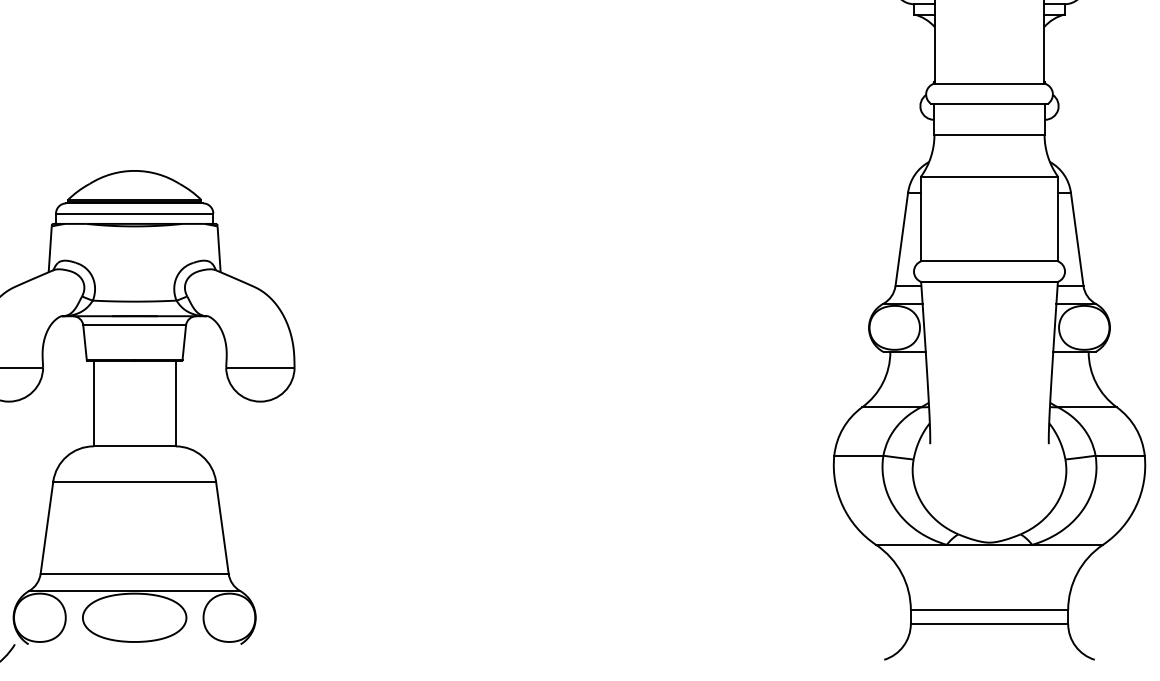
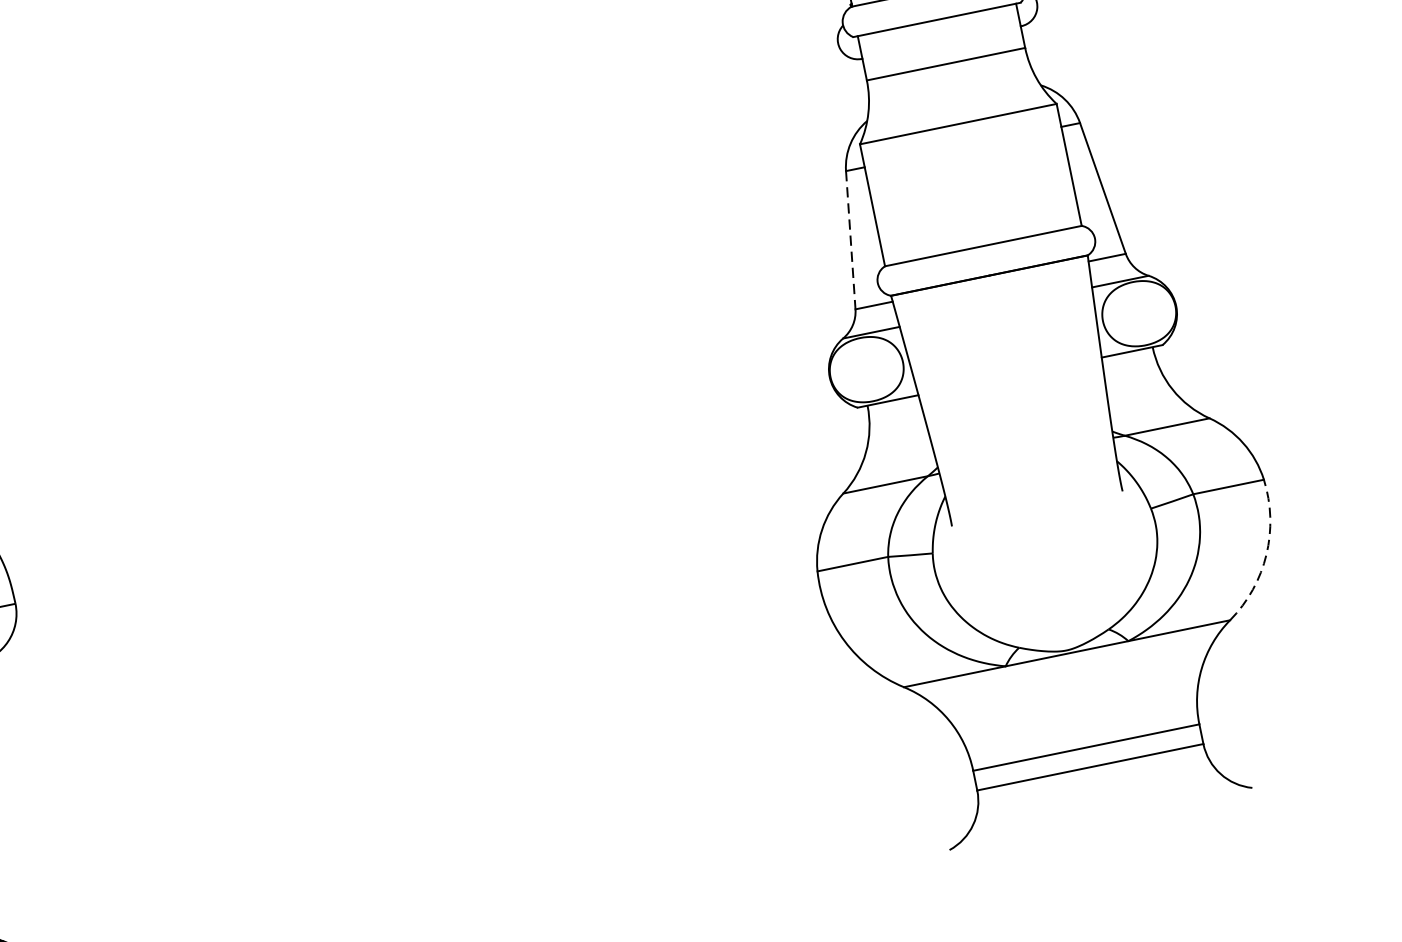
line: (901, 239) -> (850, 240), solid -> dashed
arc: (1136, 506) -> (1267, 555), solid -> dashed

